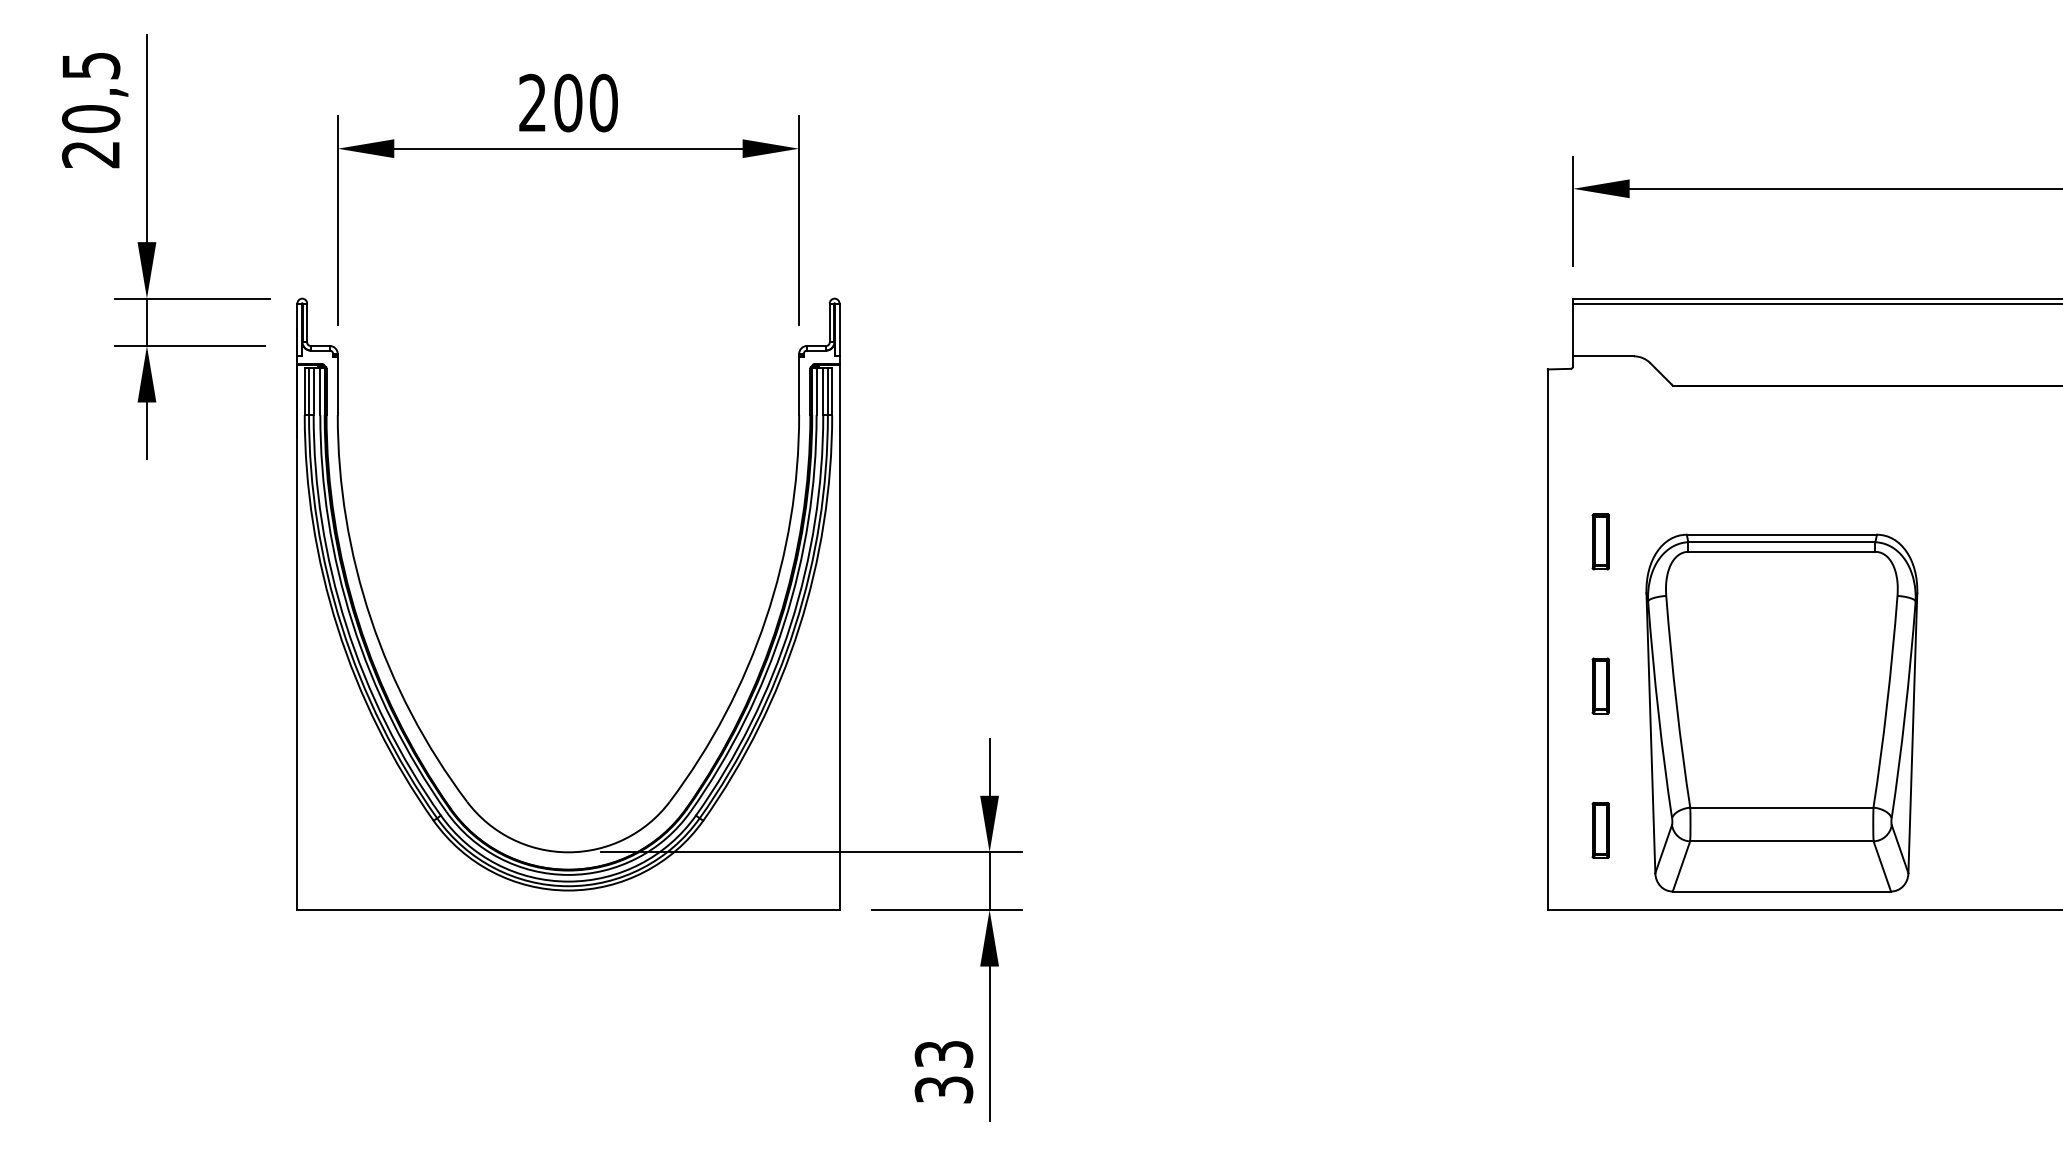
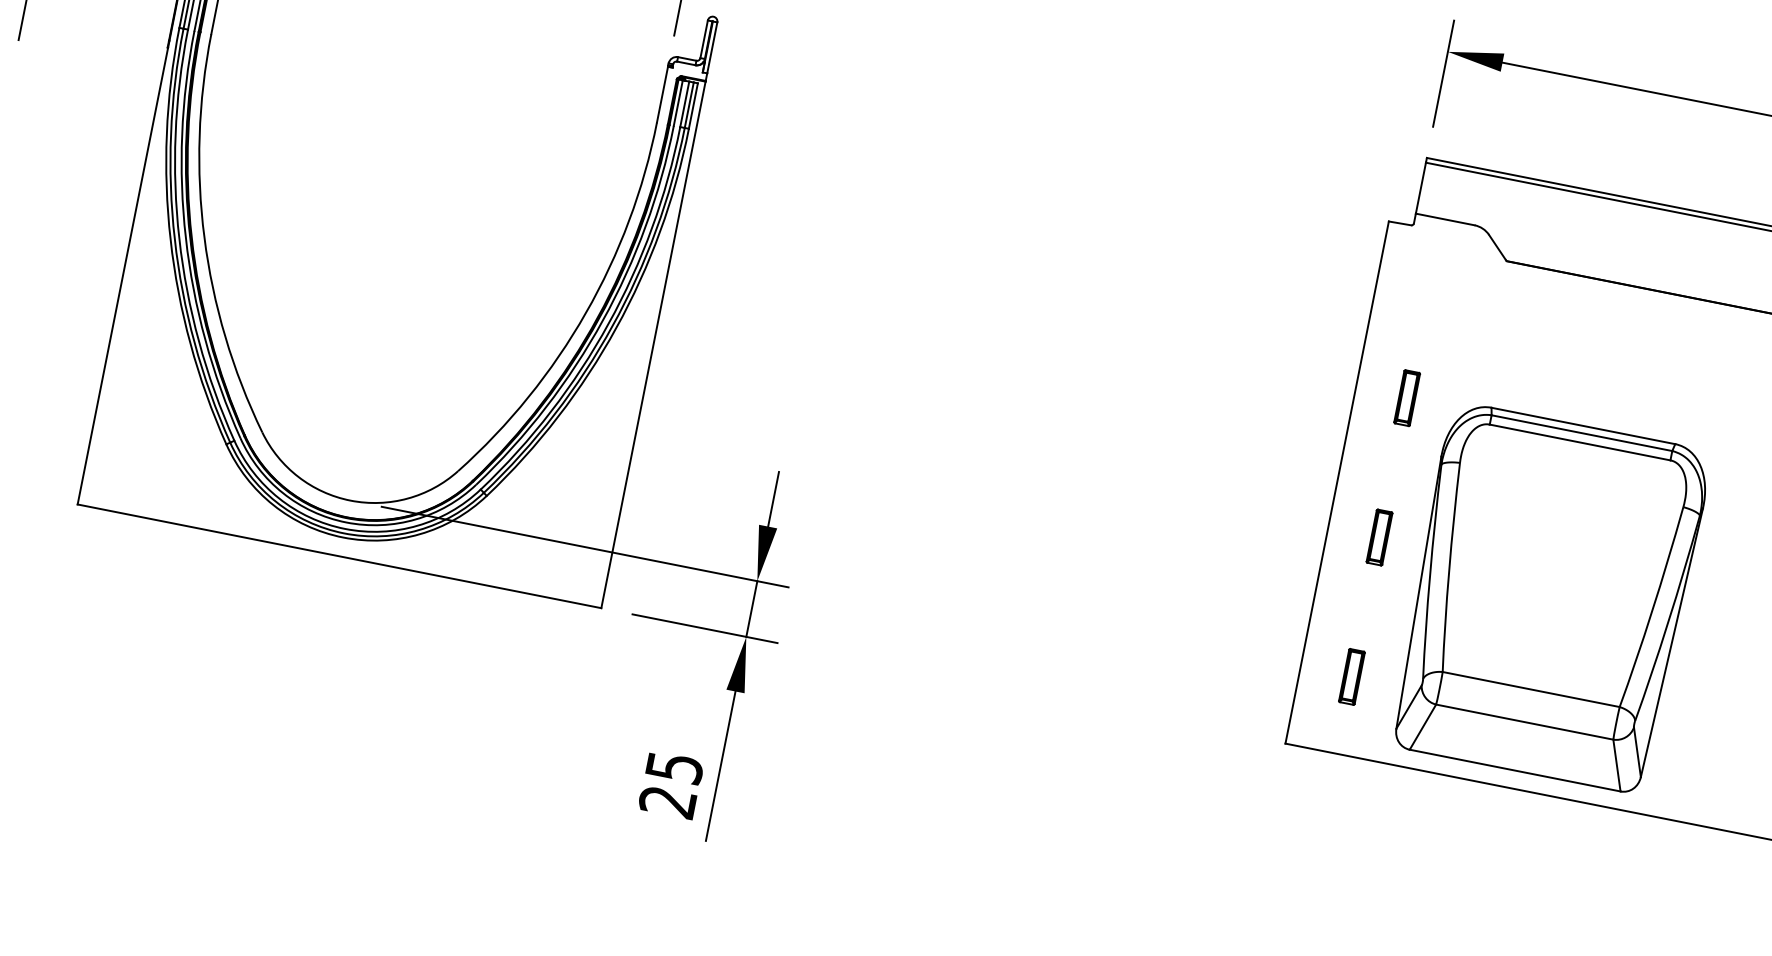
text: (943, 1072) -> (670, 785), 33 -> 25

